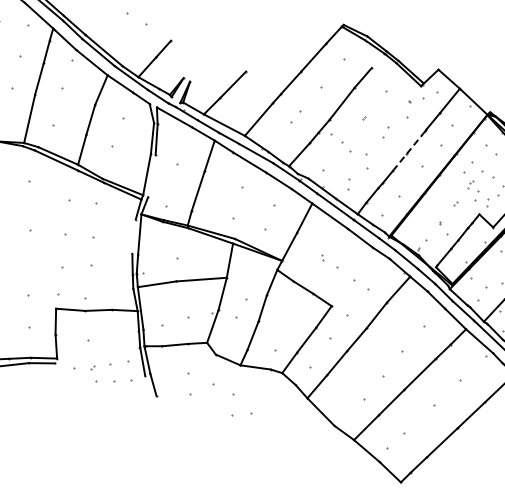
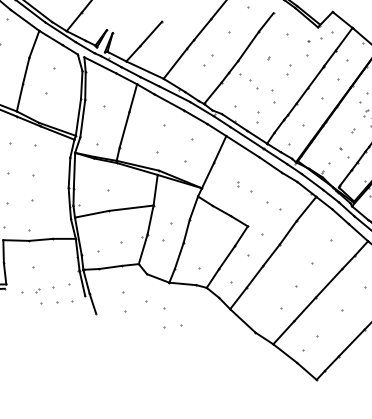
line: (409, 151) -> (310, 85), dashed -> solid
line: (151, 176) -> (82, 118), added
line: (133, 236) -> (68, 172), added

